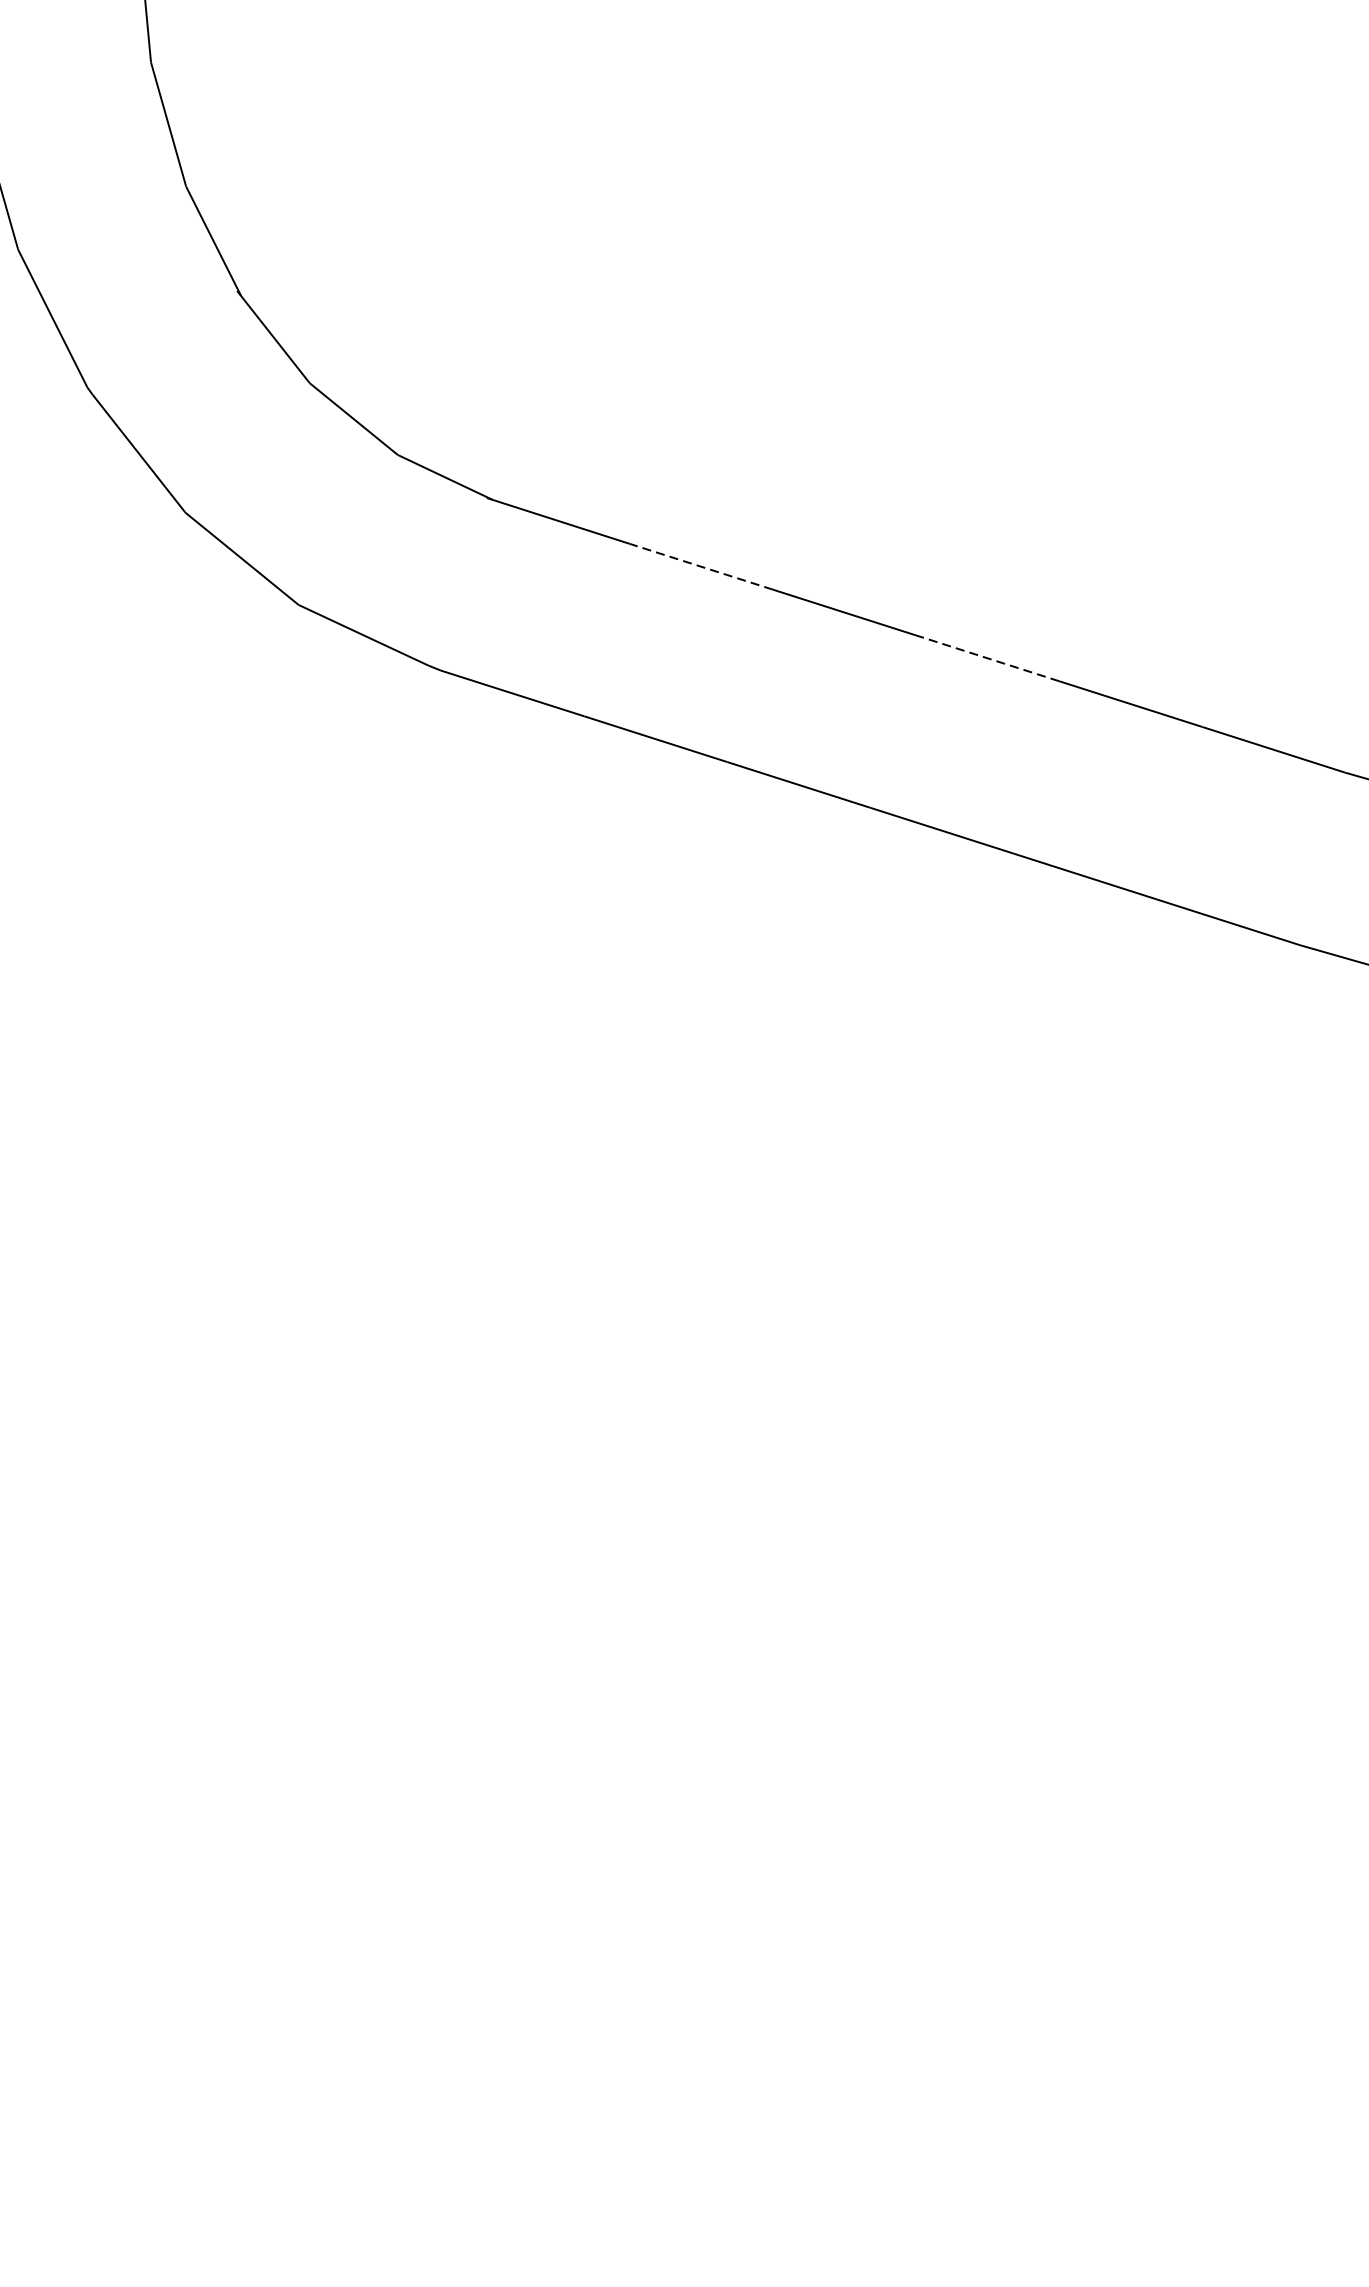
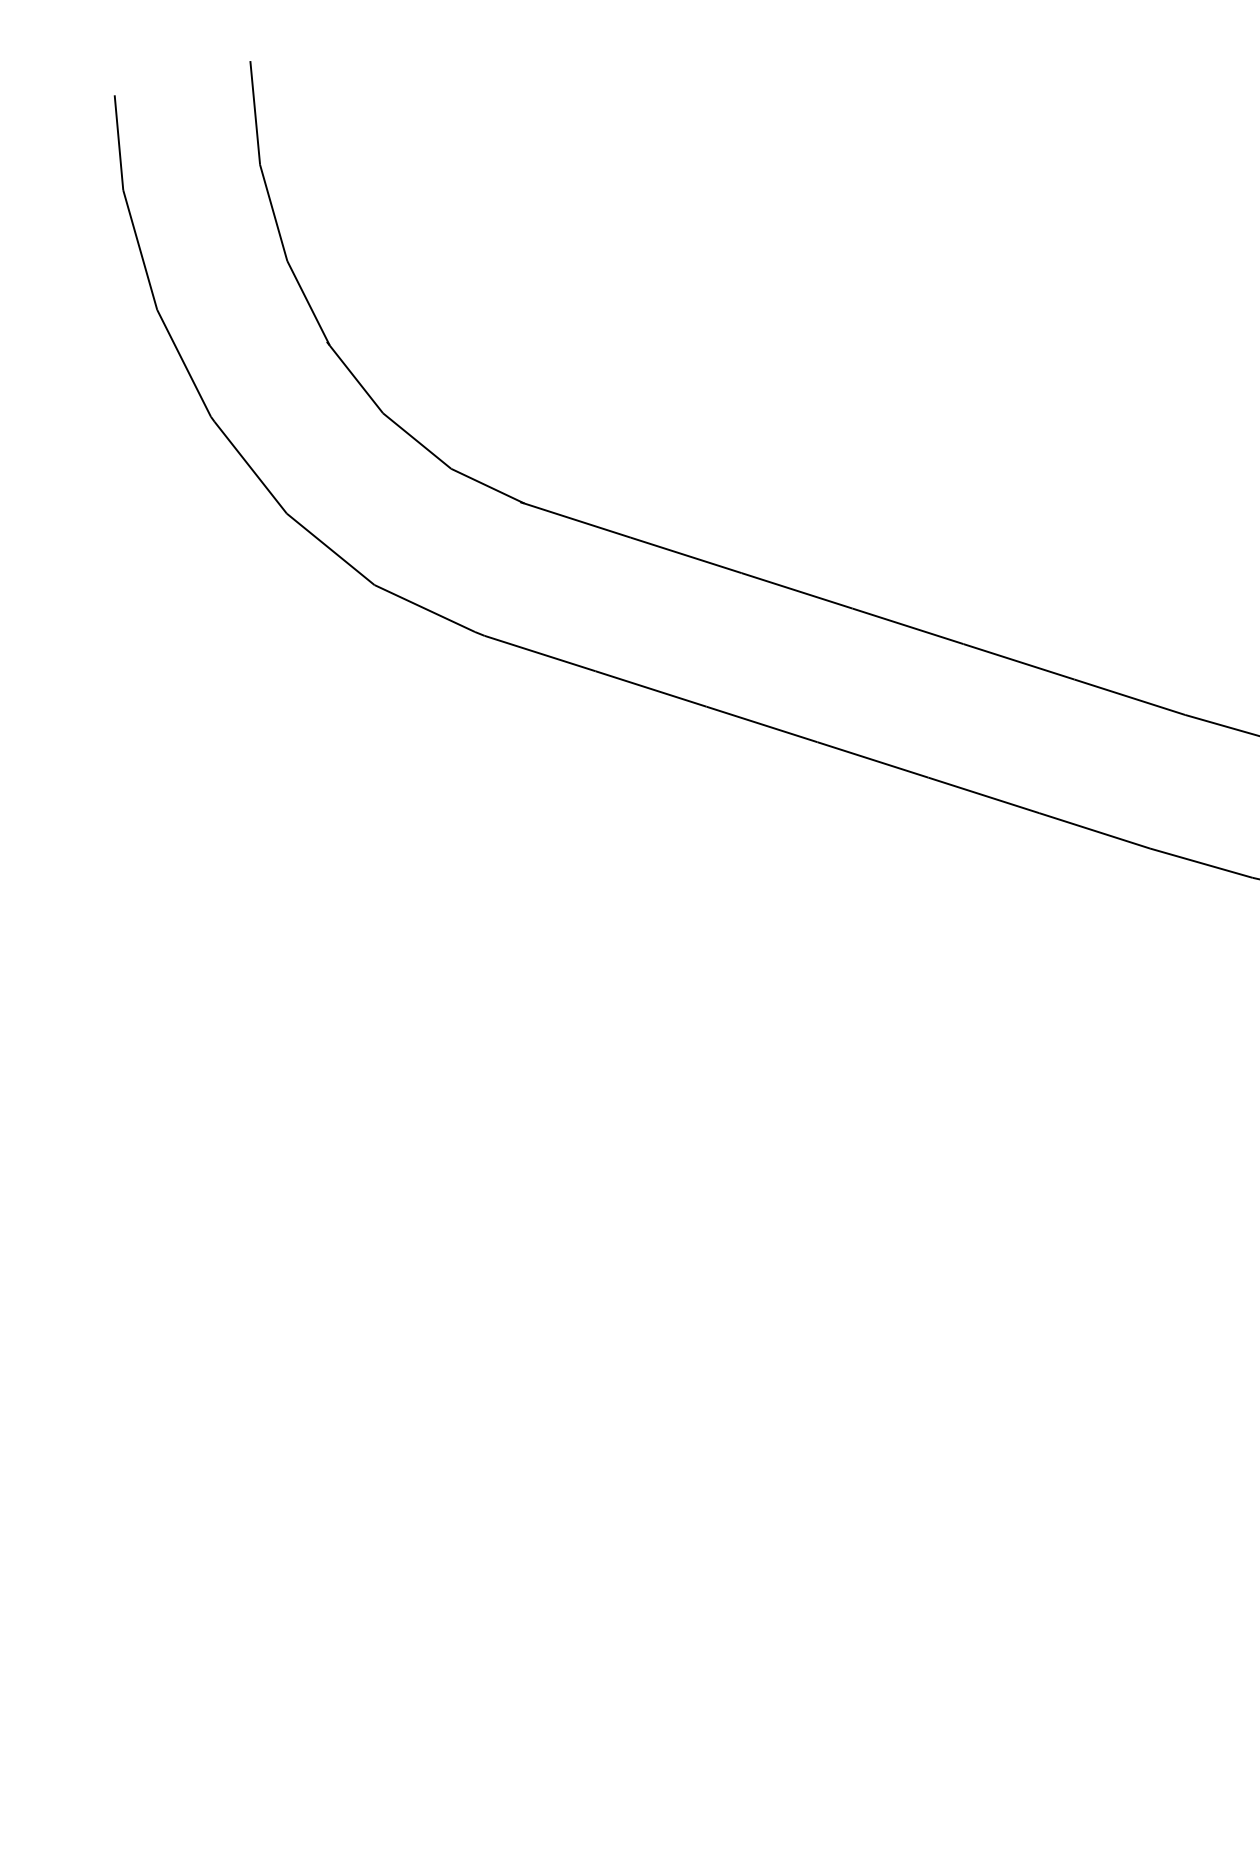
line: (700, 566) -> (685, 555), dashed -> solid
line: (986, 658) -> (907, 626), dashed -> solid

